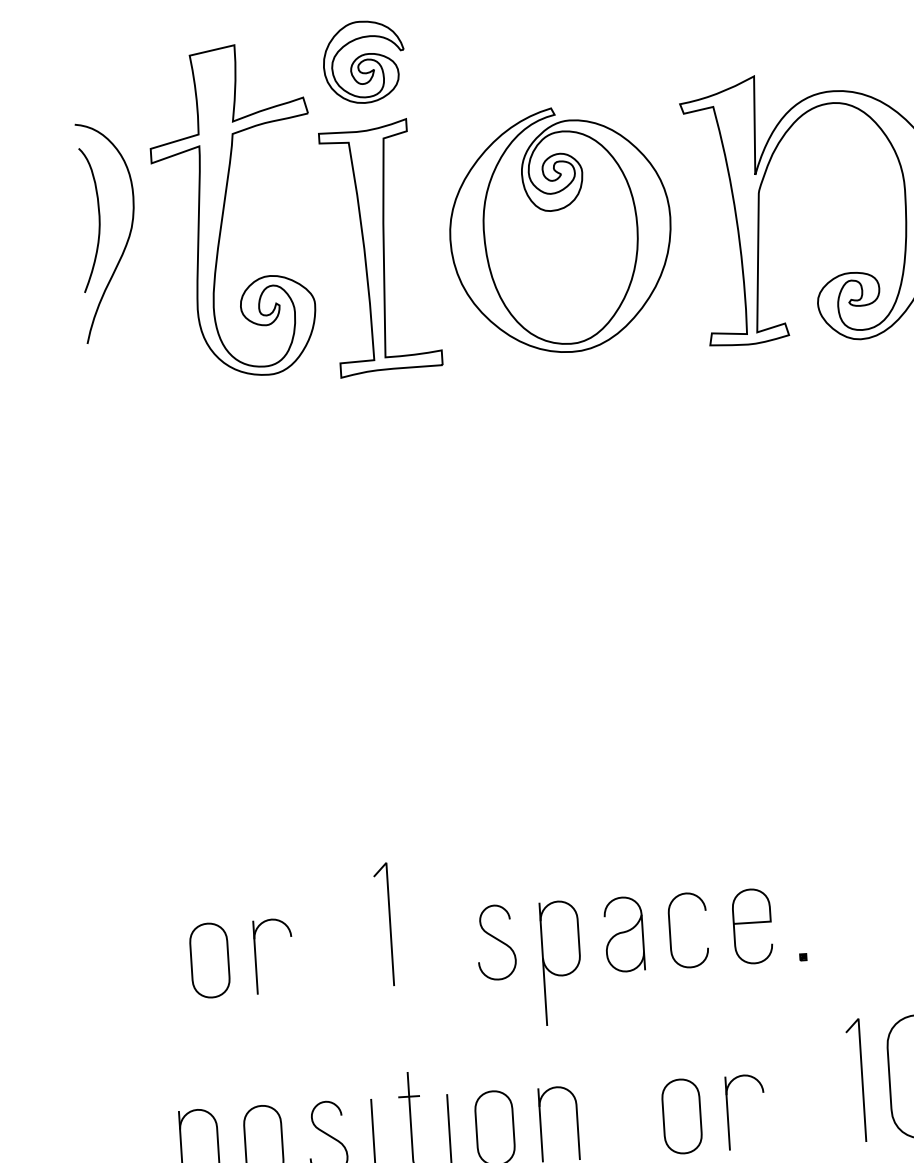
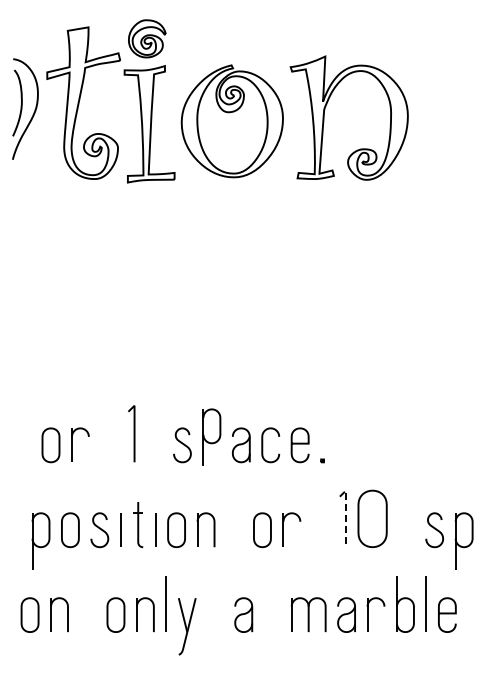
part: (560, 960) -> (211, 436), moved
line: (862, 1070) -> (346, 514), solid -> dashed

